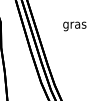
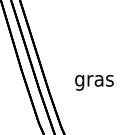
text: (74, 26) -> (93, 82), moved

